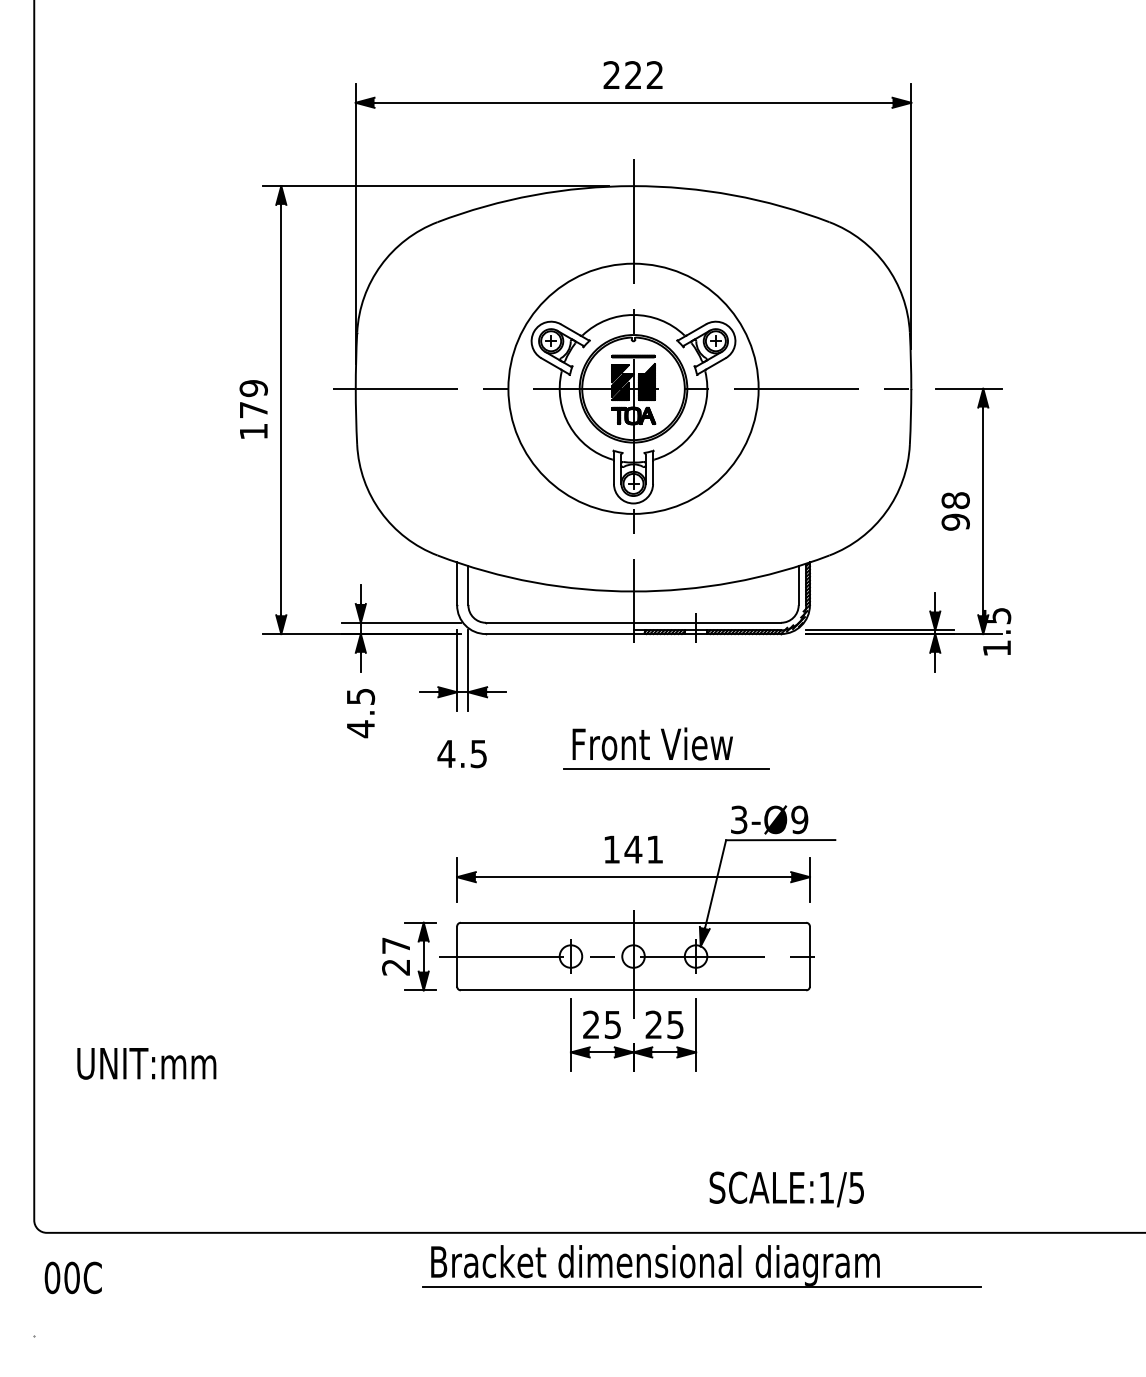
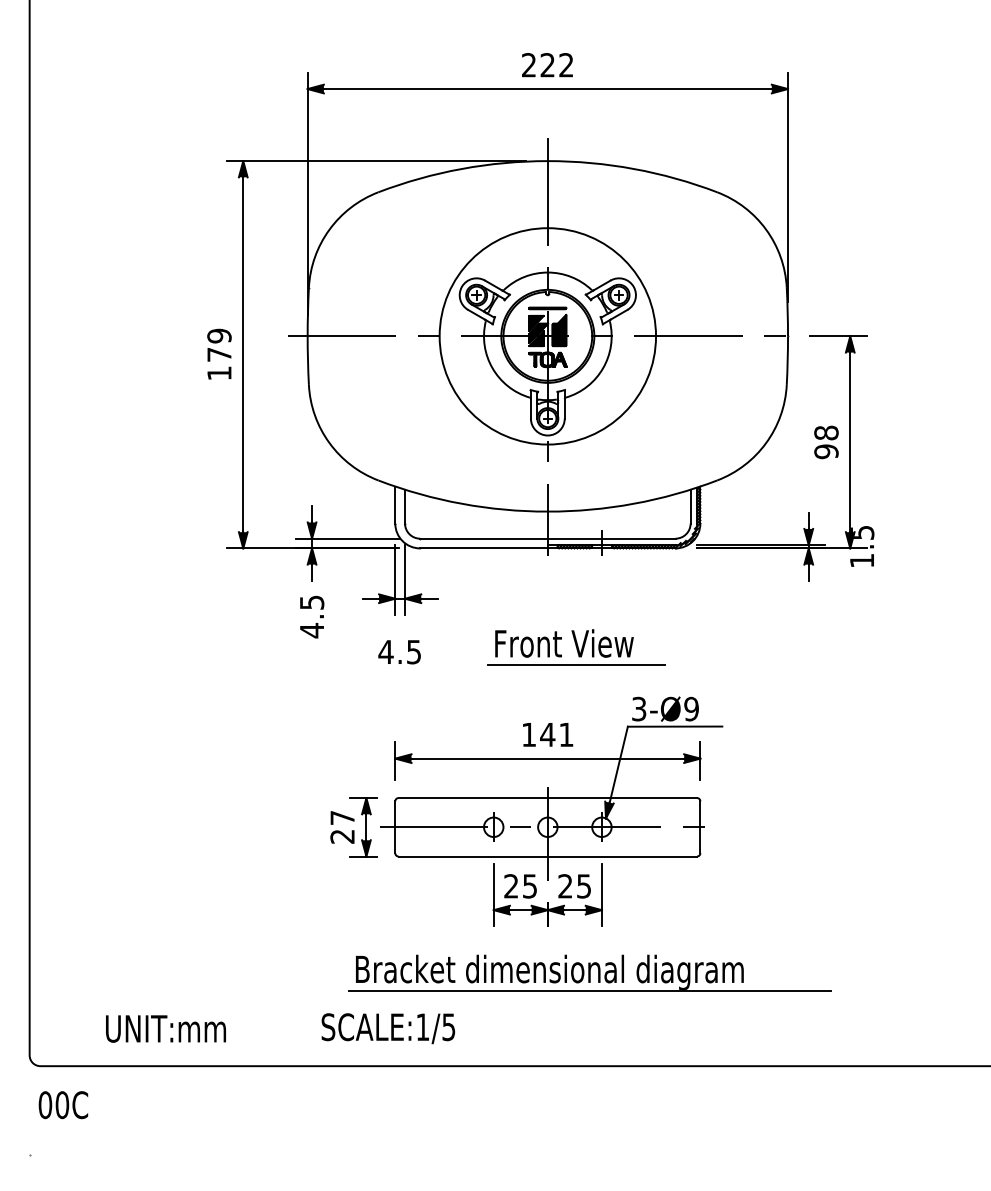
text: (146, 1063) -> (165, 1028), moved
text: (786, 1189) -> (388, 1028), moved
part: (701, 1265) -> (589, 972), moved

